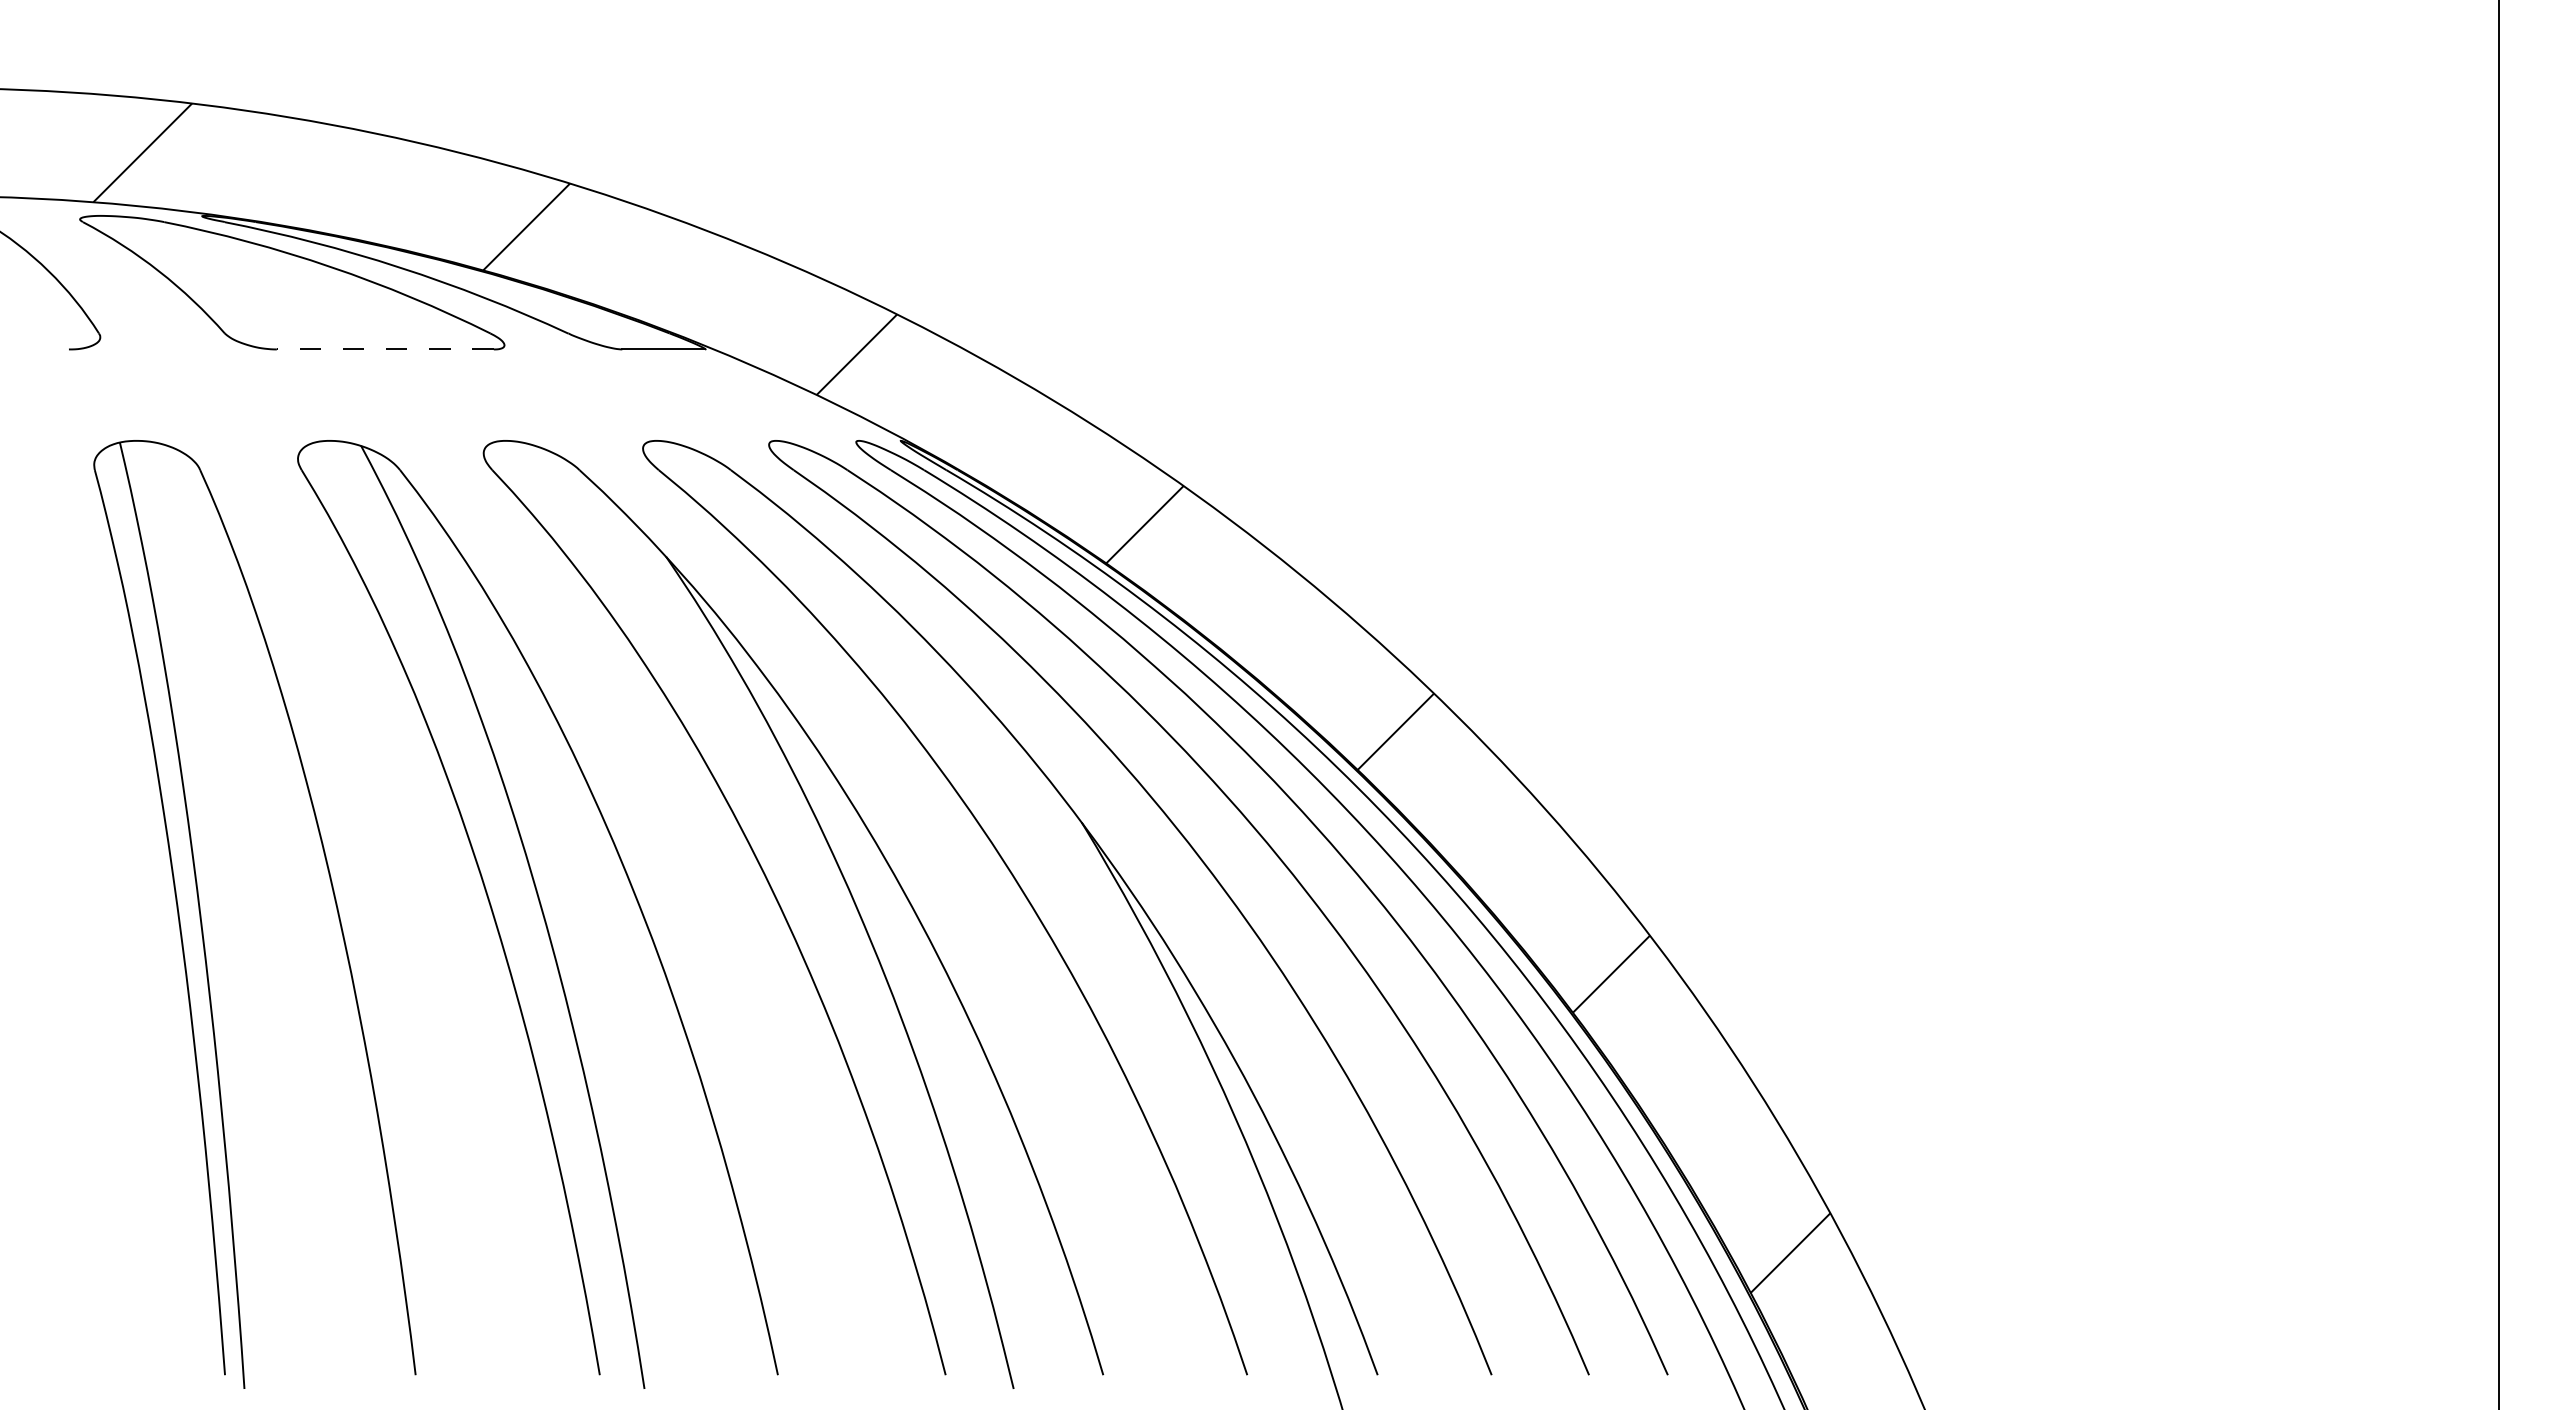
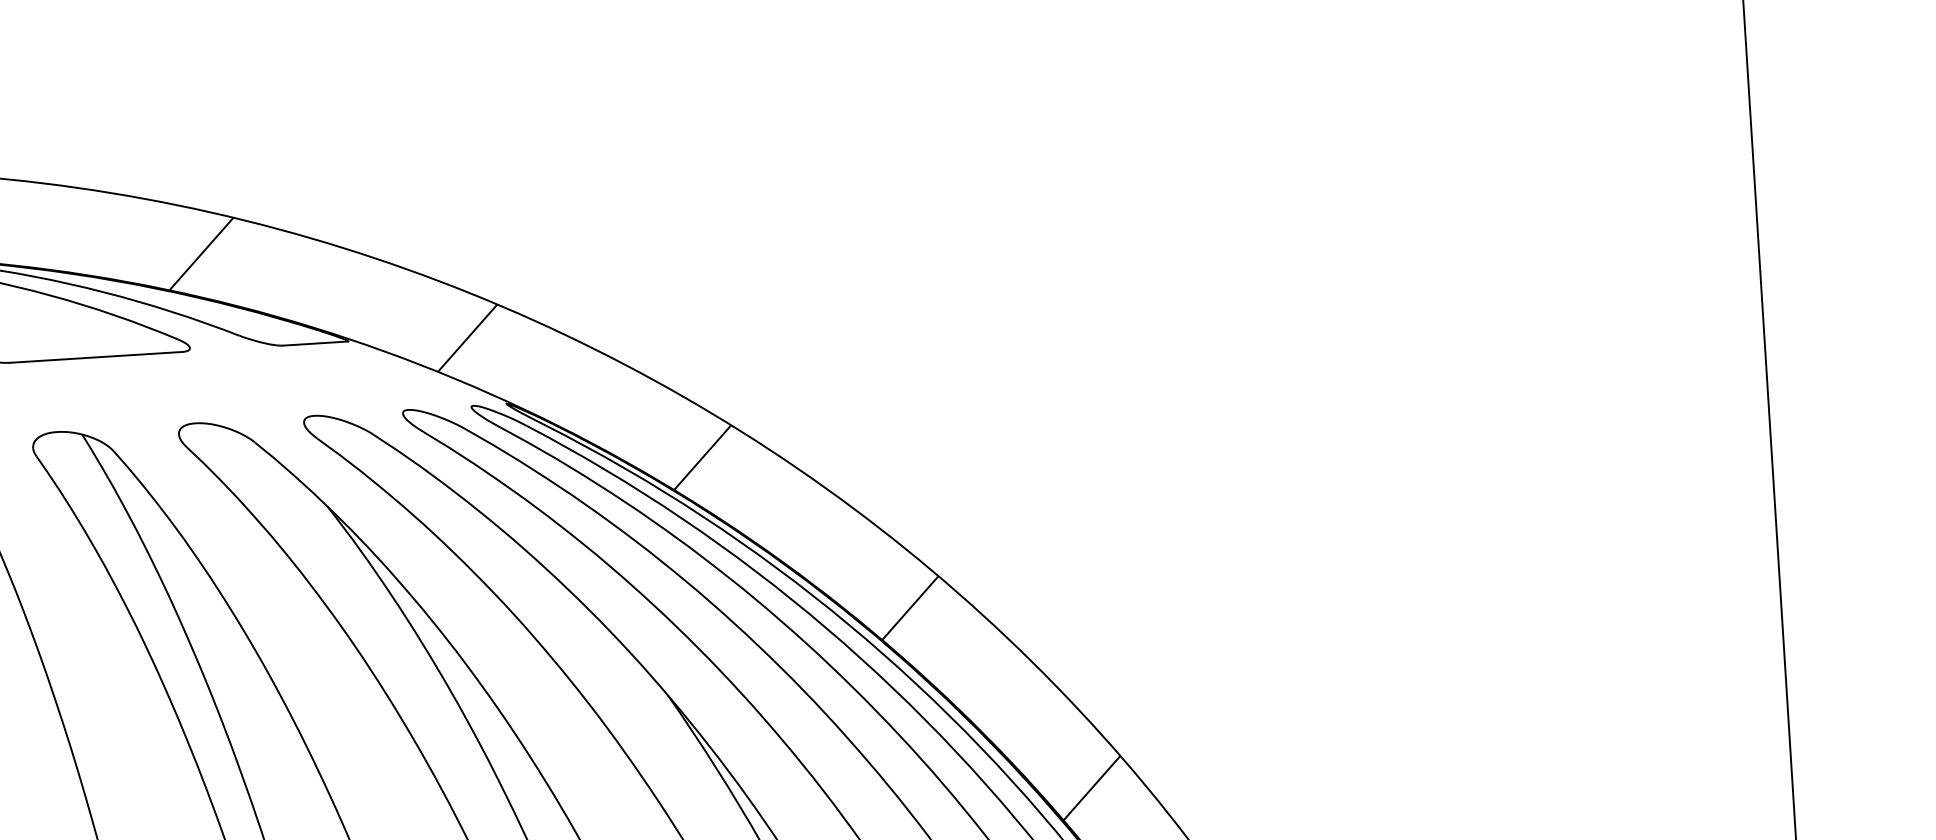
line: (384, 349) -> (95, 357), dashed -> solid

